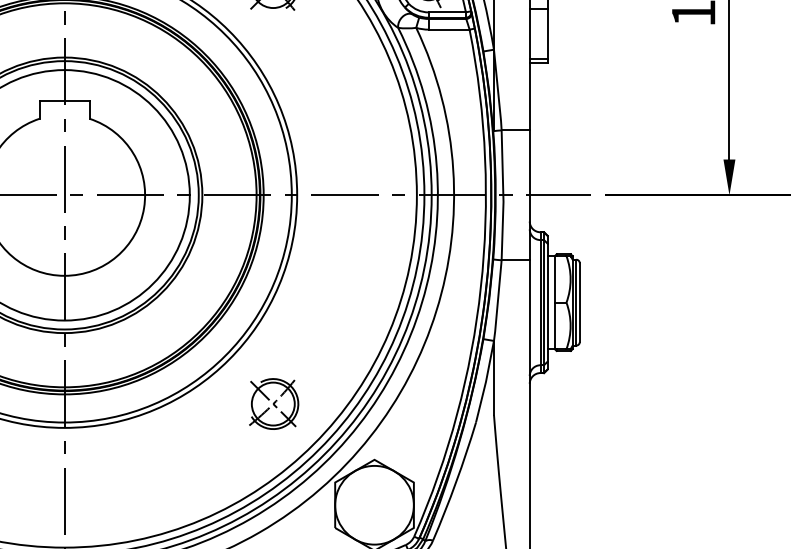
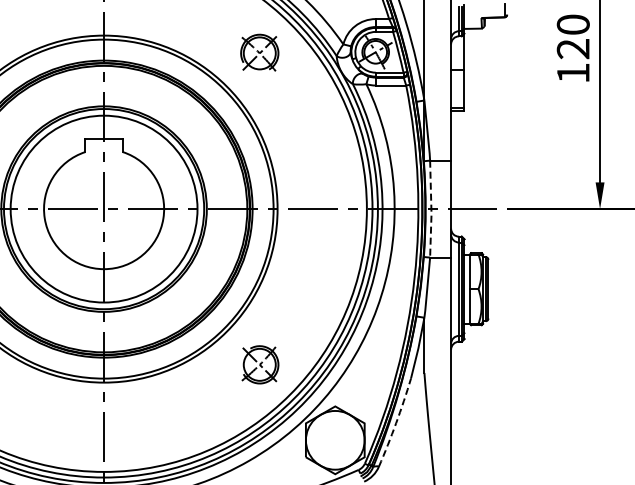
line: (503, 197) -> (431, 210), solid -> dashed
arc: (456, 482) -> (396, 423), solid -> dashed

